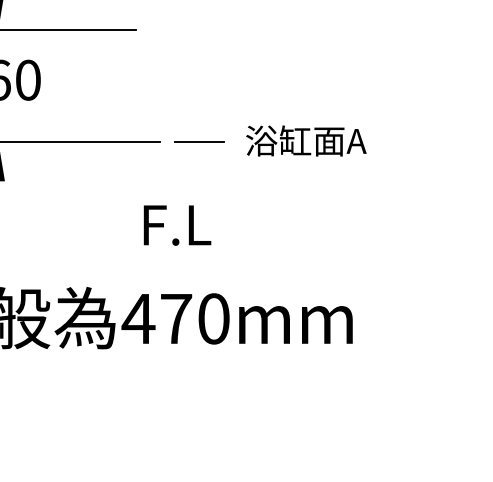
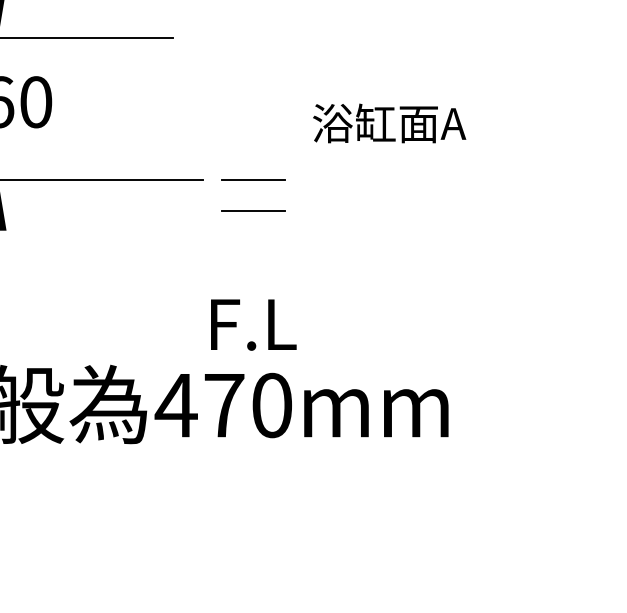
text: (306, 140) -> (389, 122), moved
line: (199, 165) -> (253, 210), added
text: (177, 225) -> (253, 324), moved

